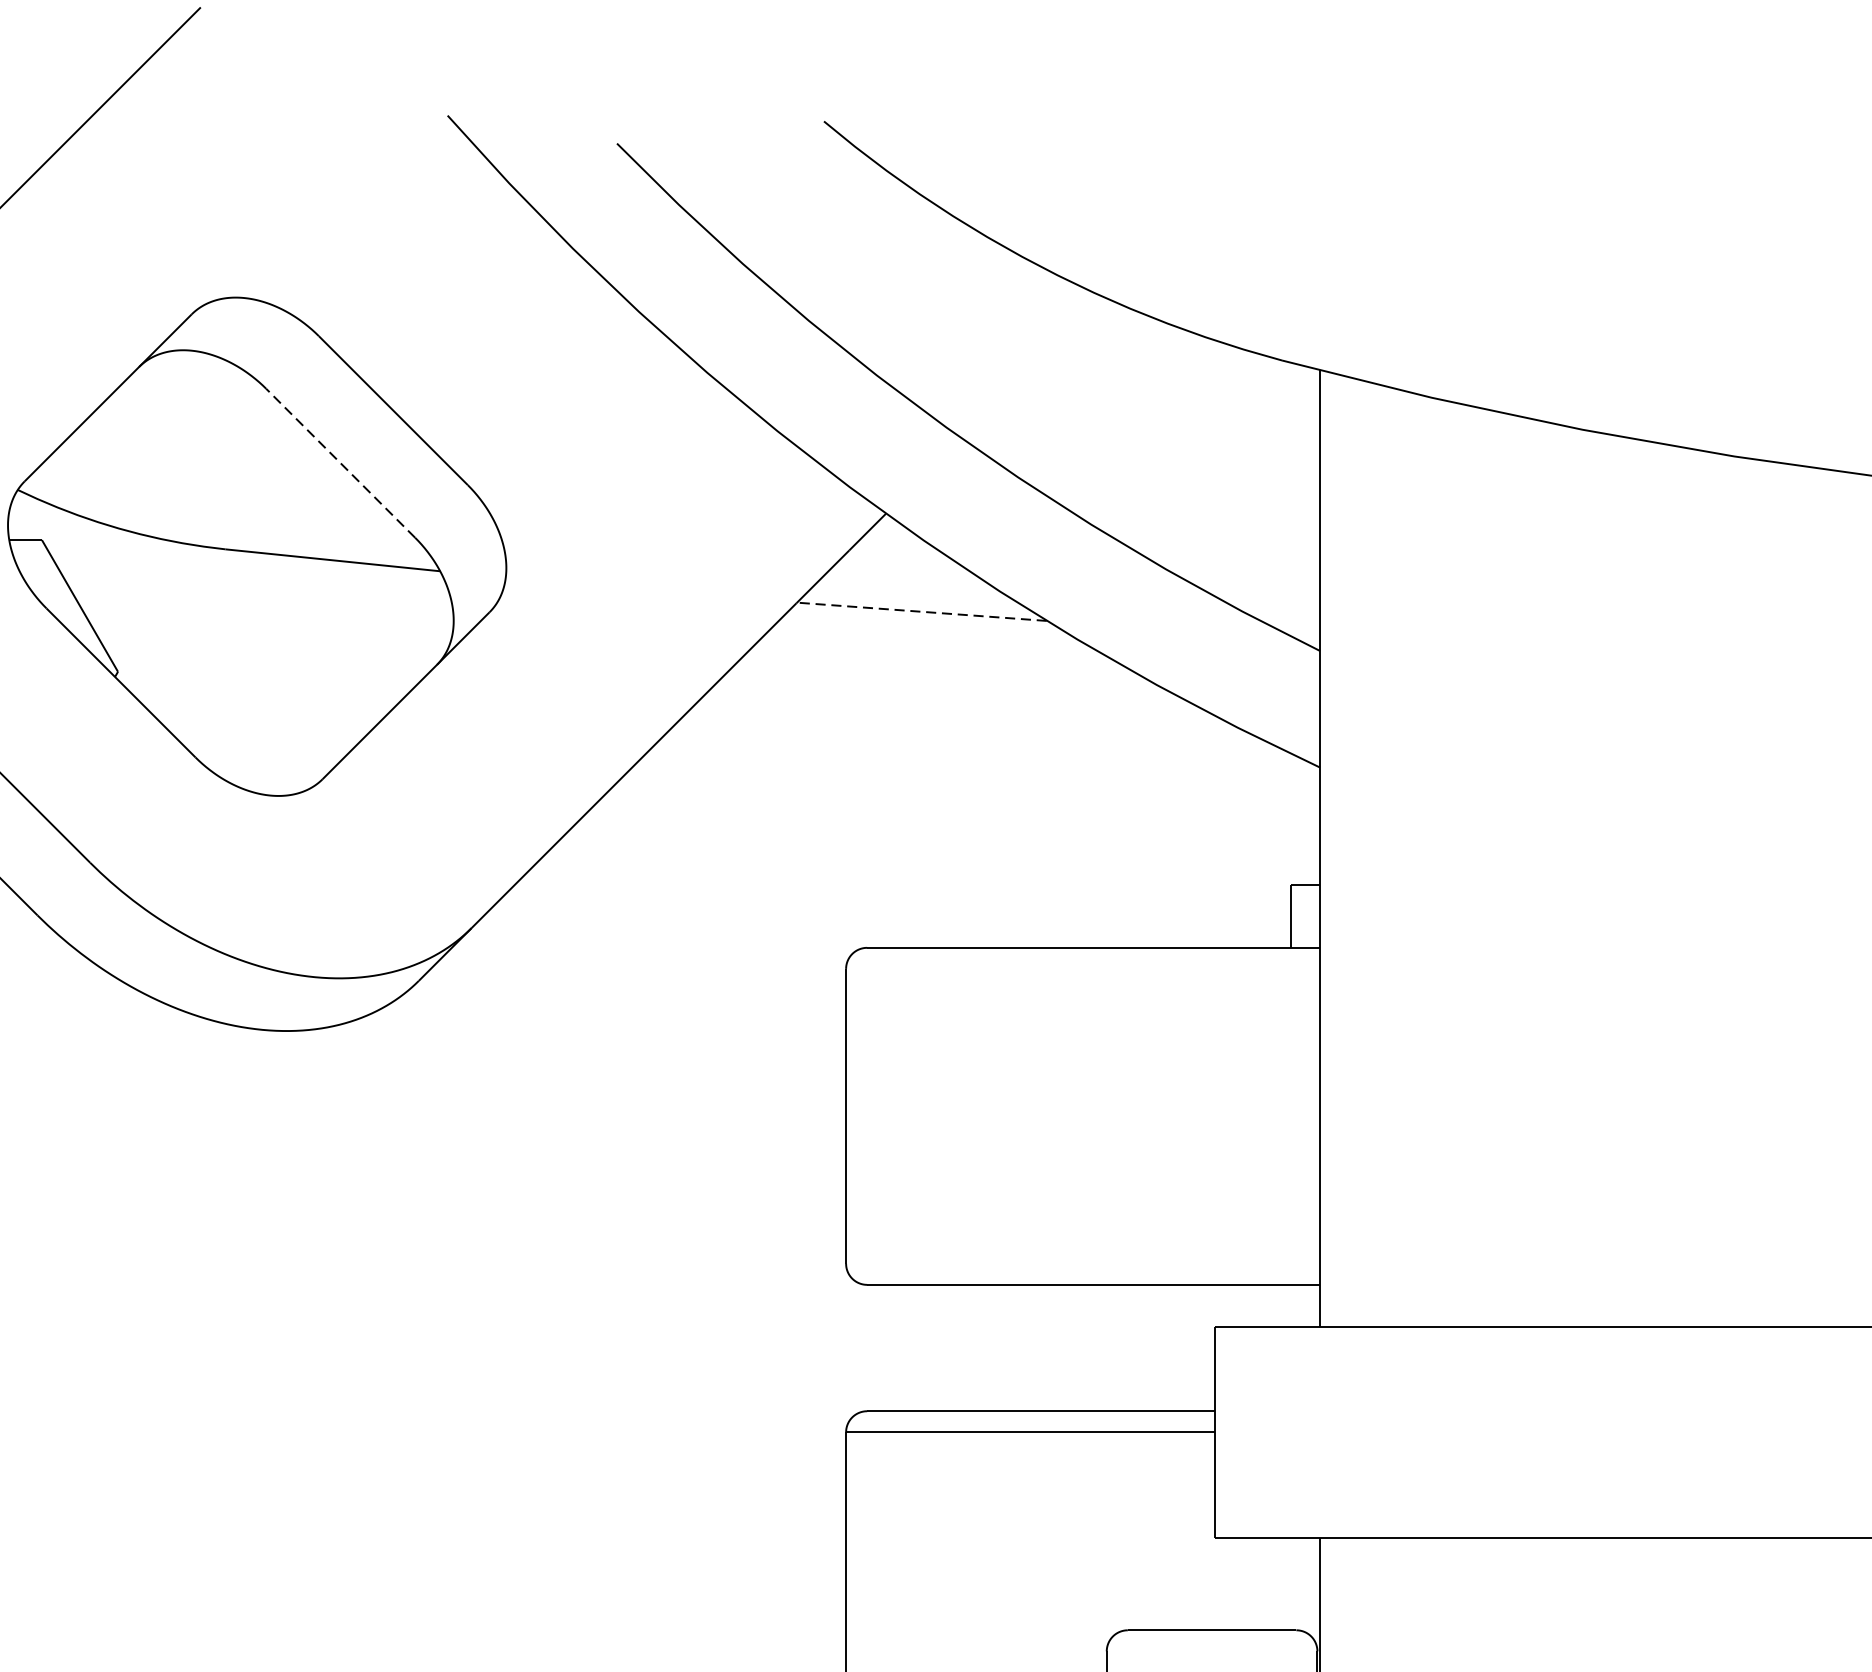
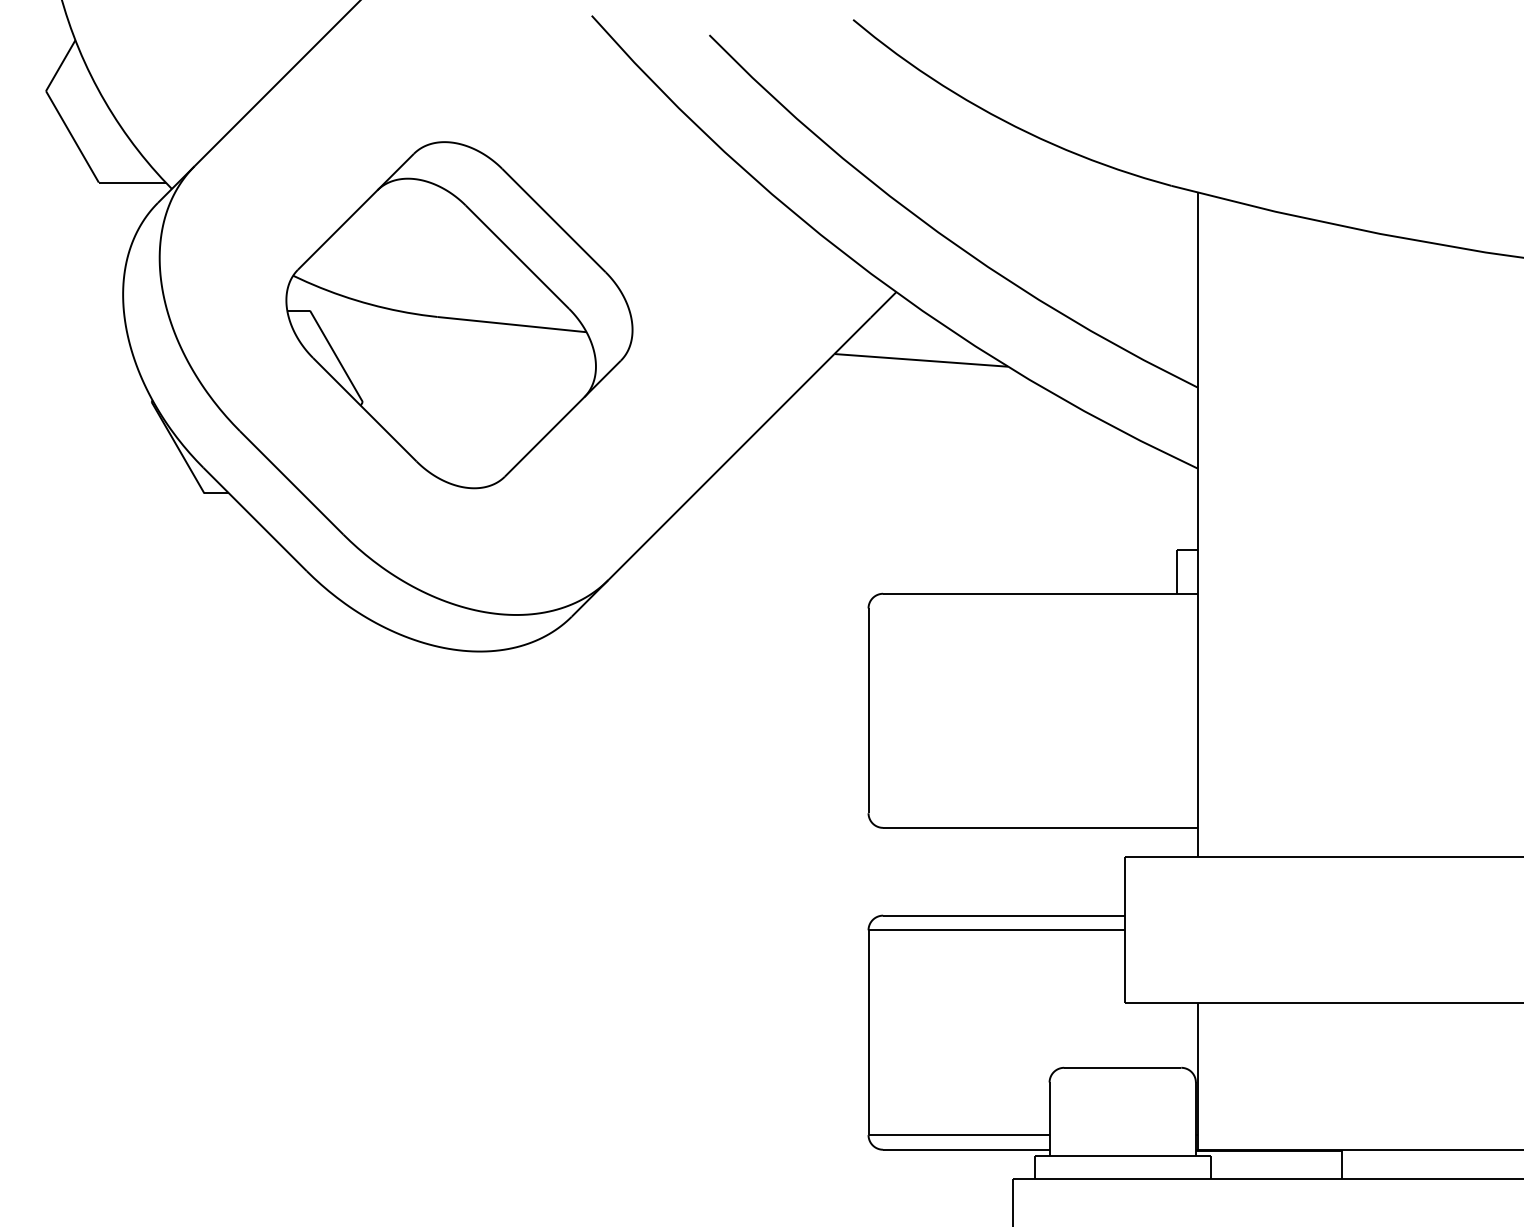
line: (340, 462) -> (517, 256), dashed -> solid
line: (922, 611) -> (921, 360), dashed -> solid

